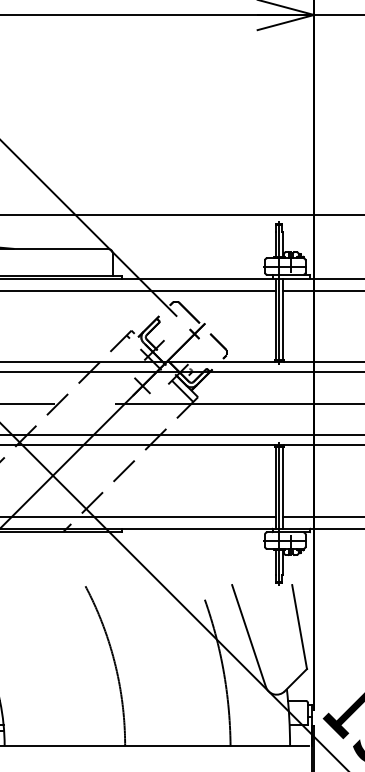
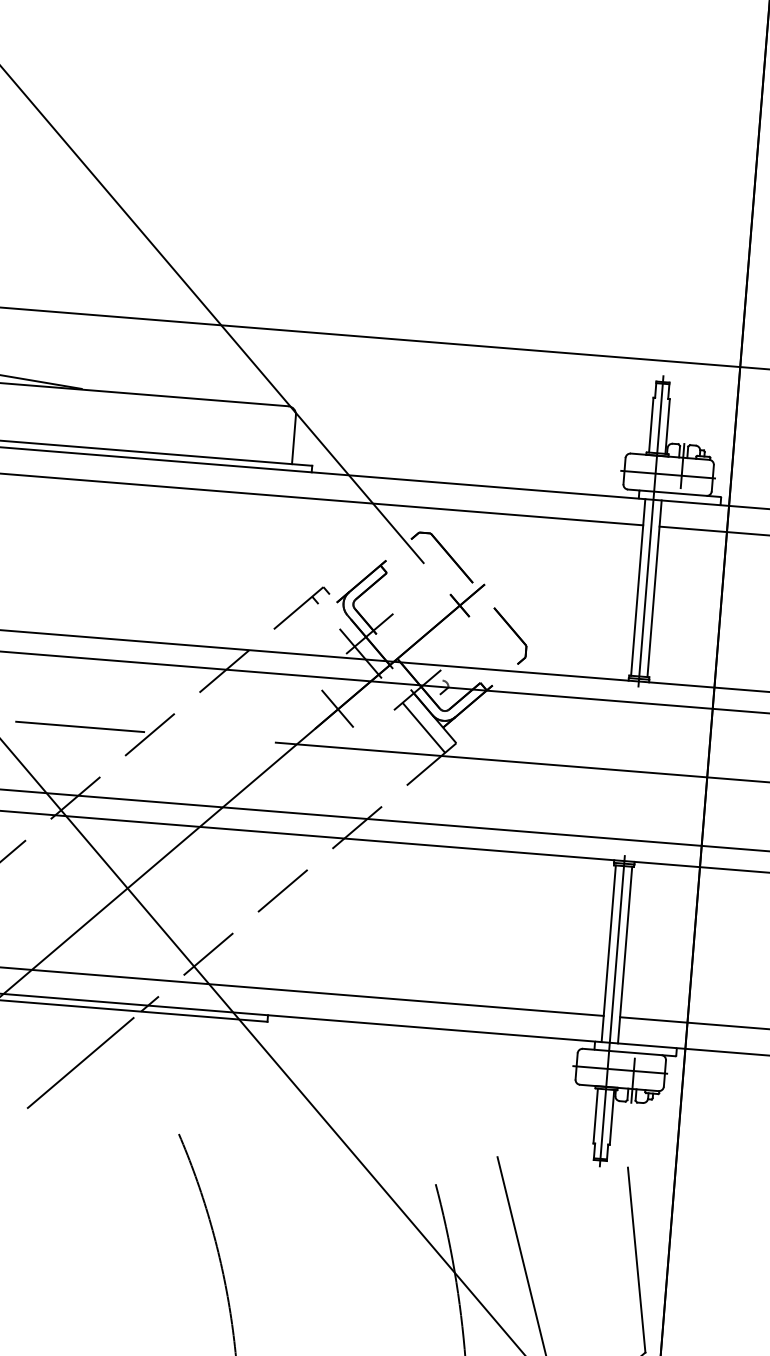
line: (37, 556) -> (79, 1061), added

